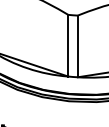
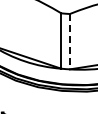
line: (77, 46) -> (69, 41), solid -> dashed

